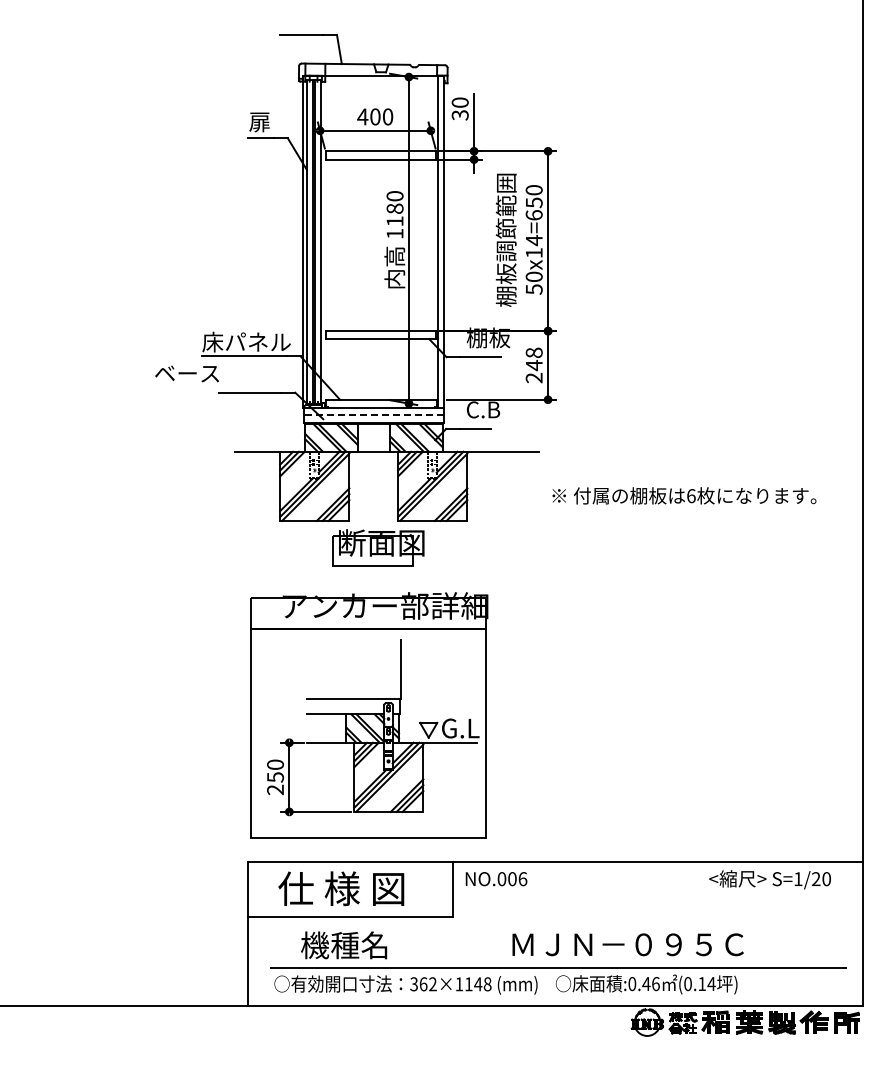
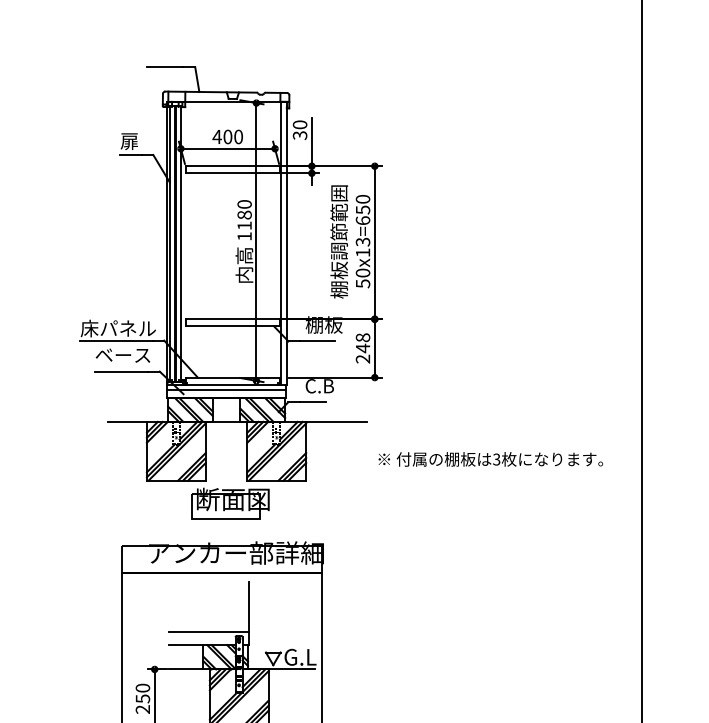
text: (533, 240) -> (362, 242), 50x14=650 -> 50x13=650
text: (186, 373) -> (122, 355), moved
line: (373, 414) -> (226, 390), dashed -> solid
text: (691, 496) -> (496, 459), 6 -> 3

